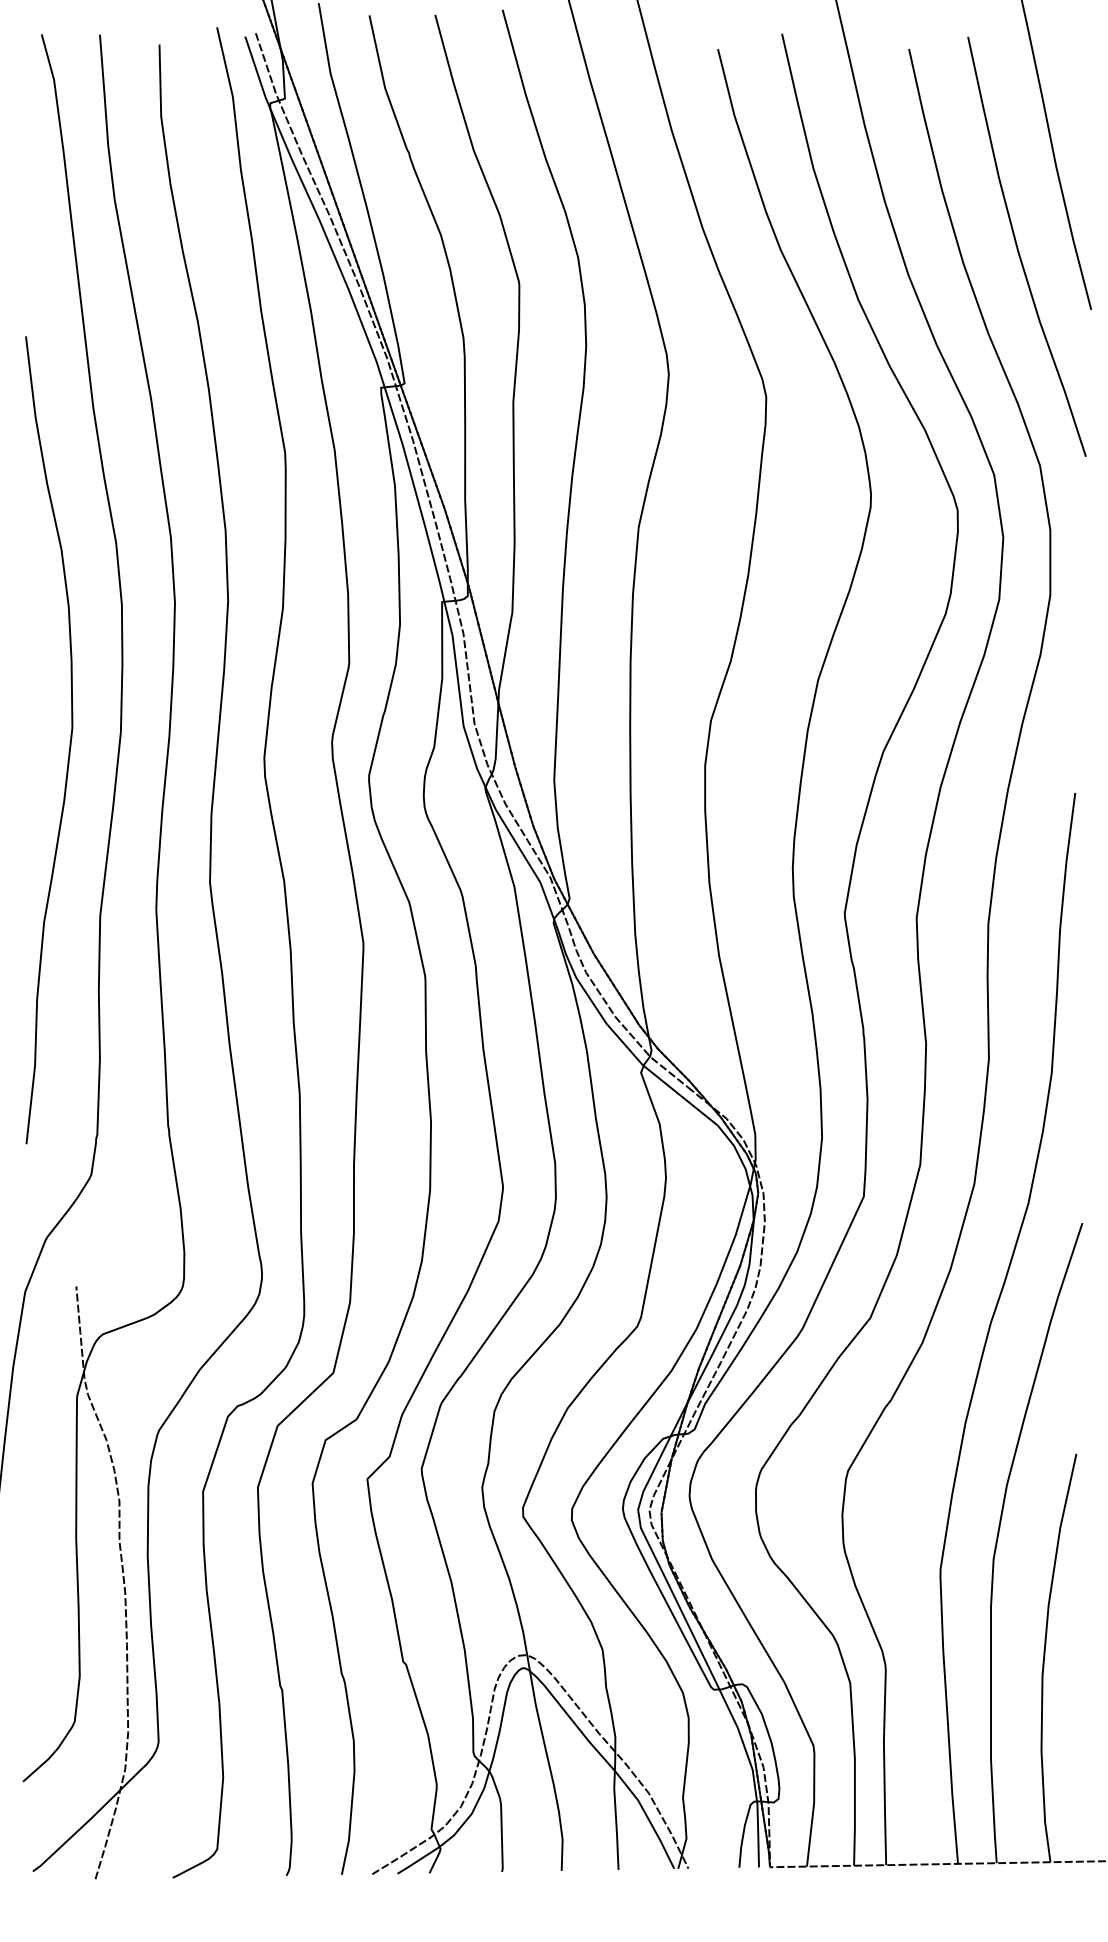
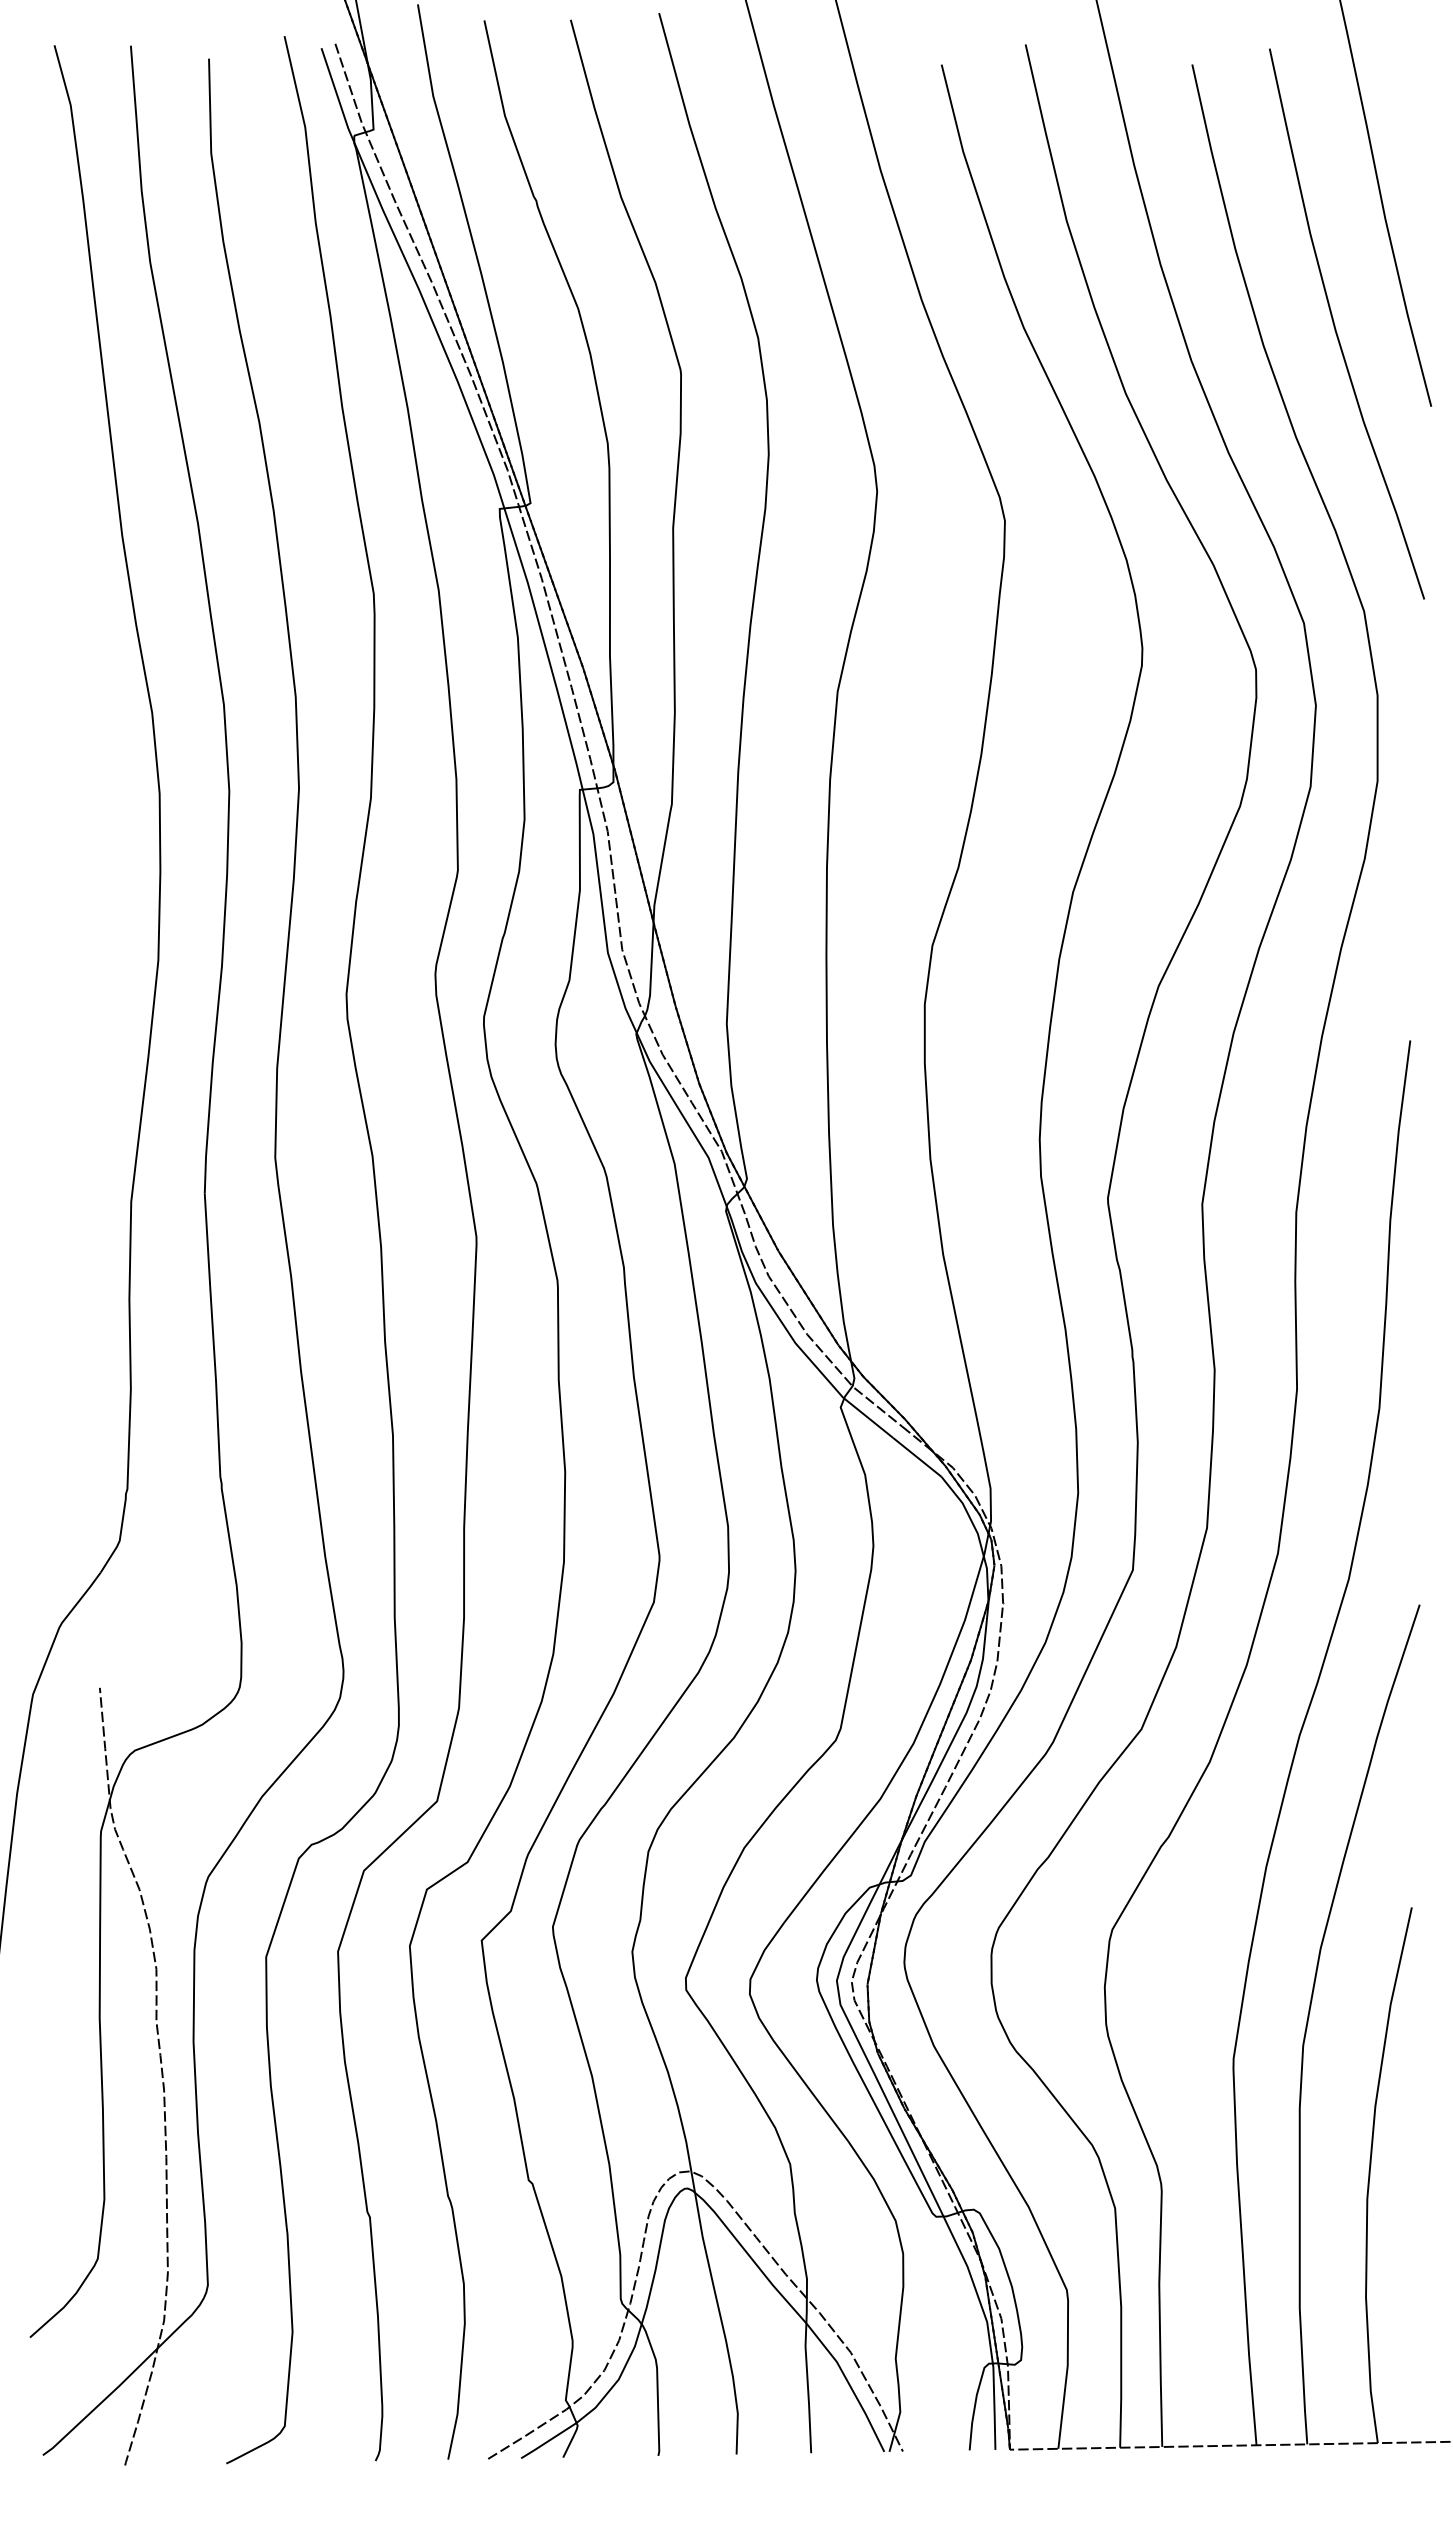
curve: (69, 741) -> (91, 972), removed

